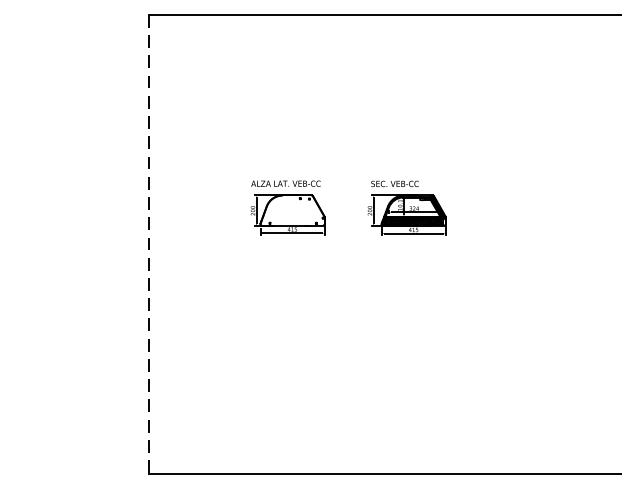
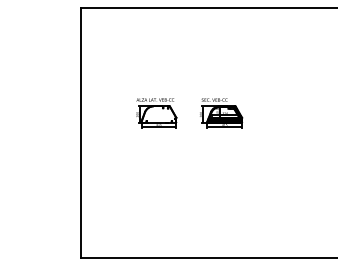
line: (148, 243) -> (80, 132), dashed -> solid

